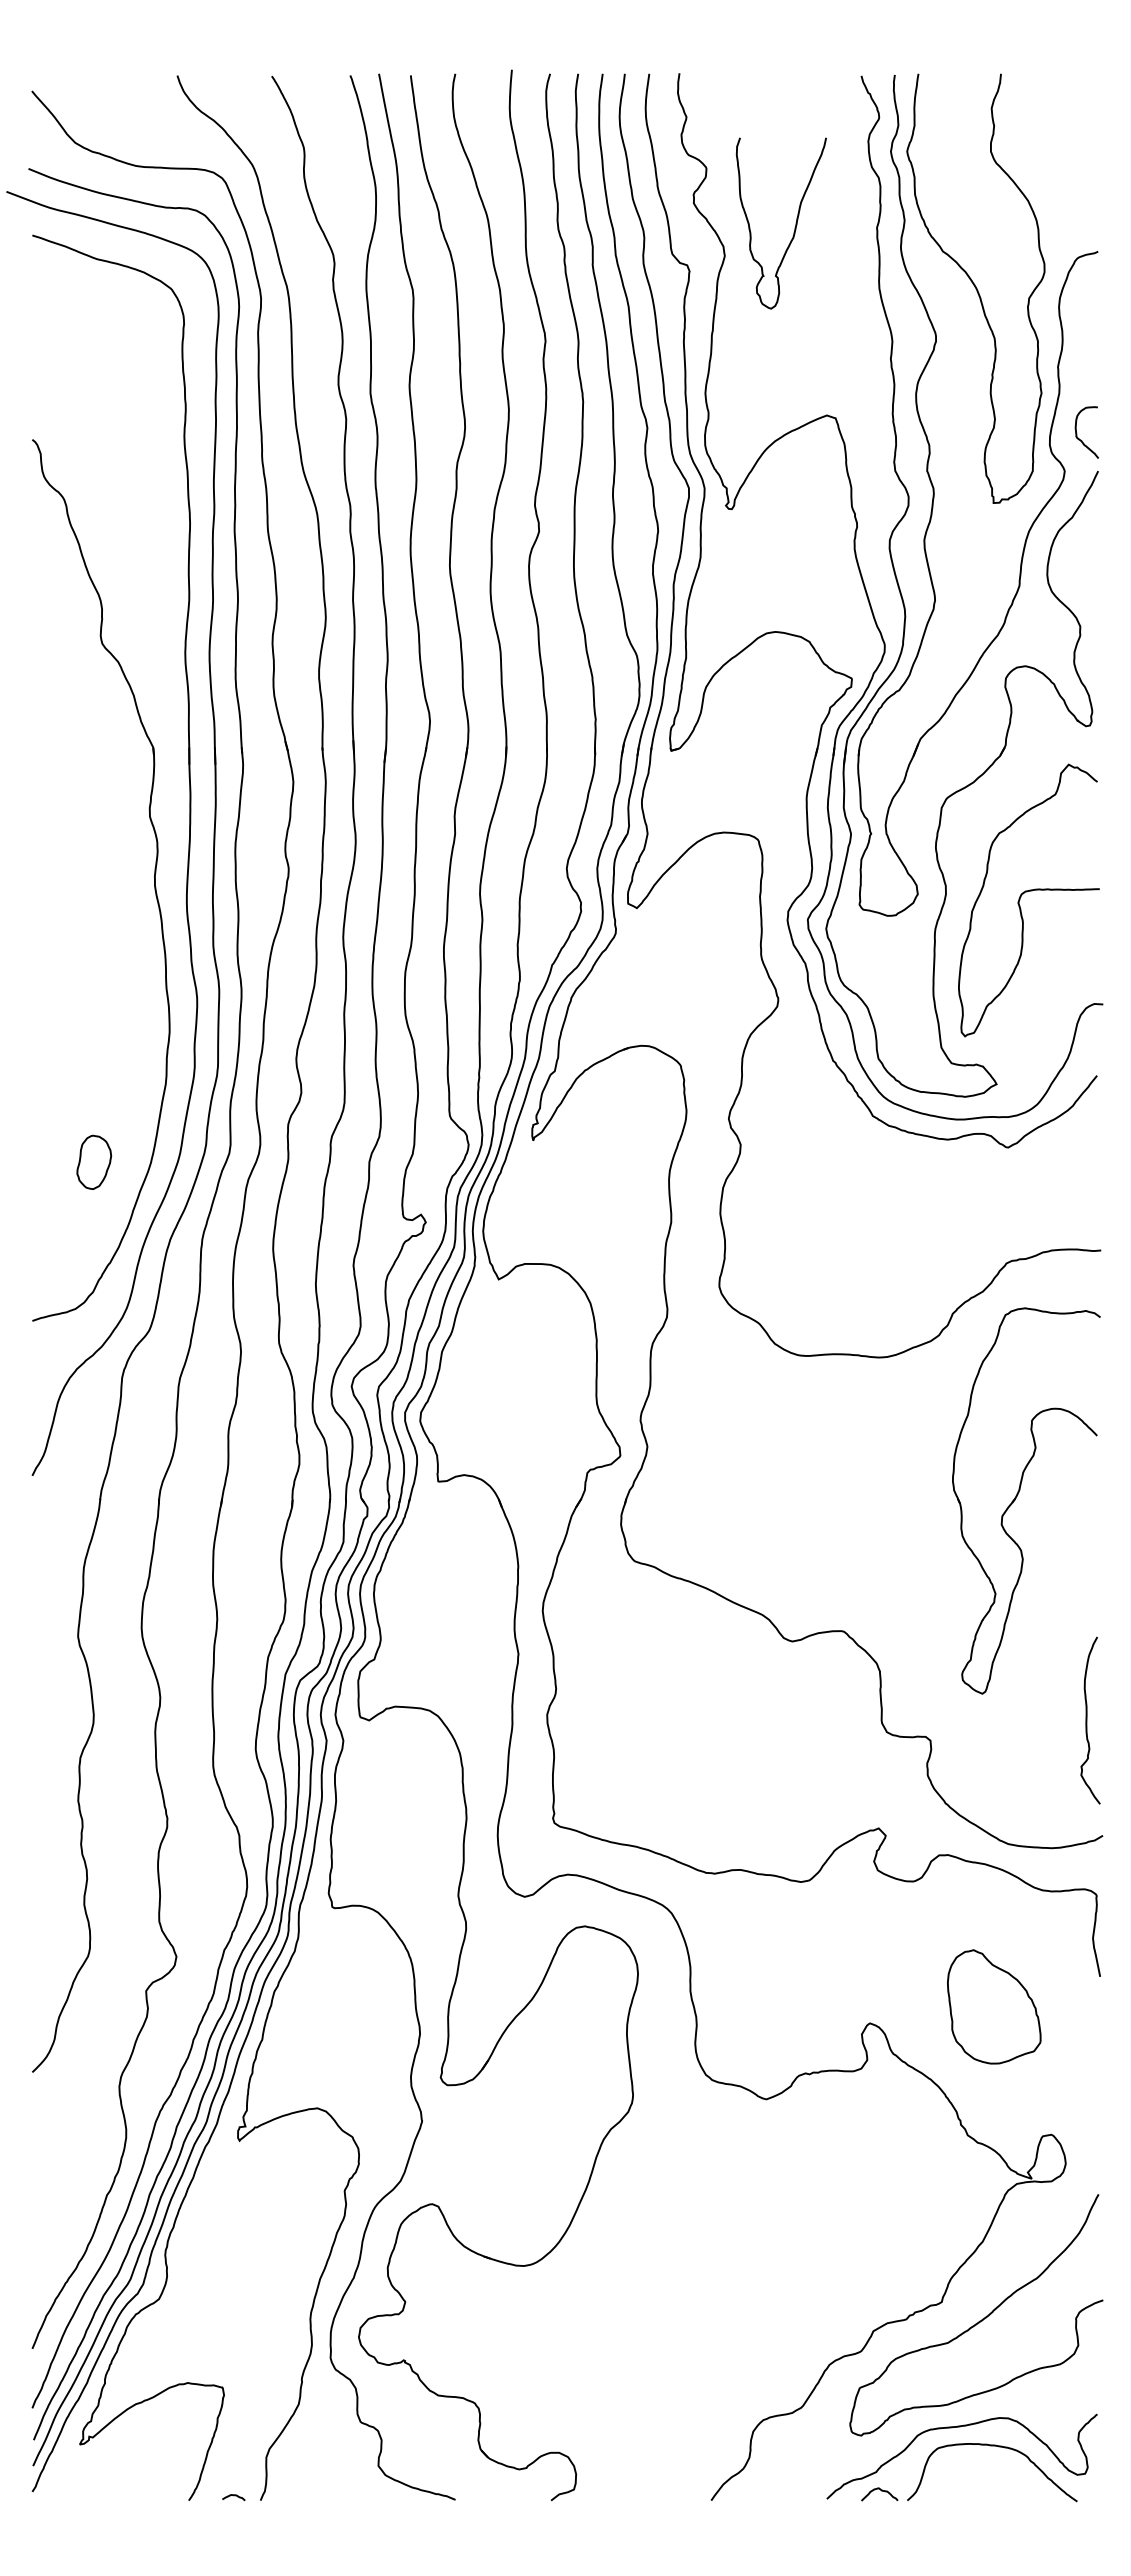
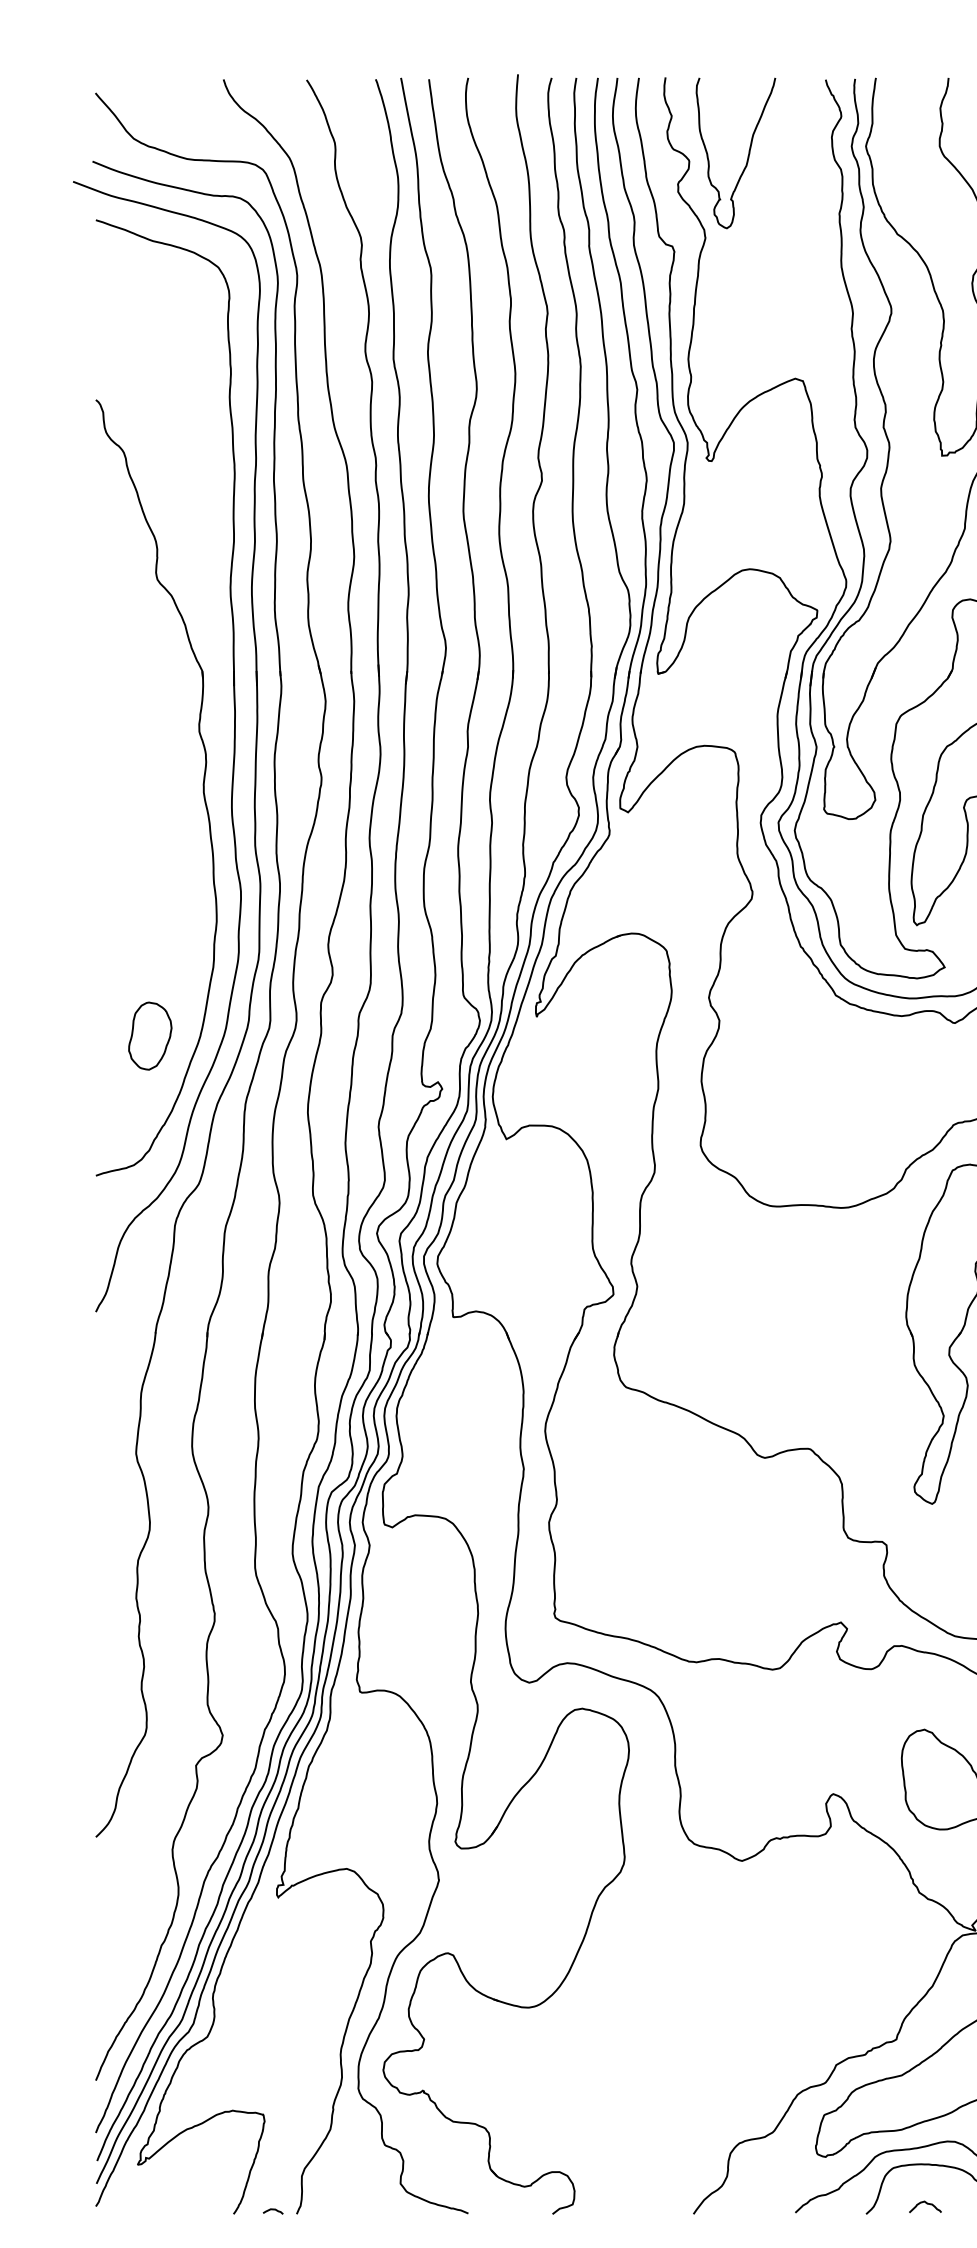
curve: (794, 227) -> (747, 156), moved
part: (94, 1162) -> (150, 1036), size x1.43
curve: (881, 2491) -> (927, 2204), moved

